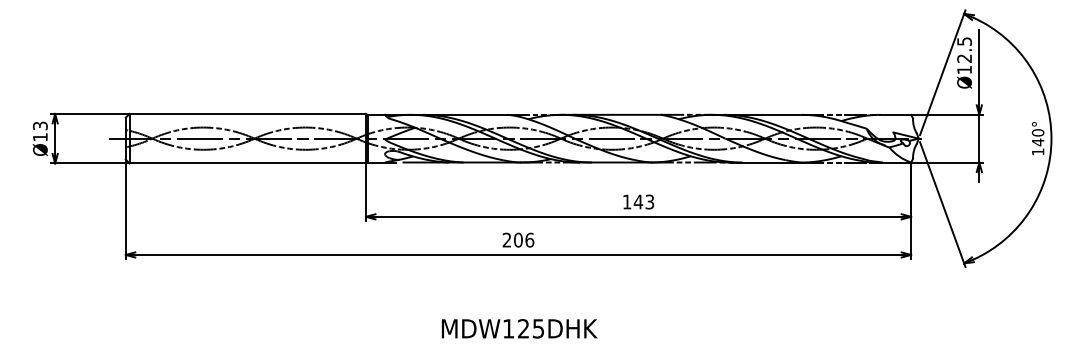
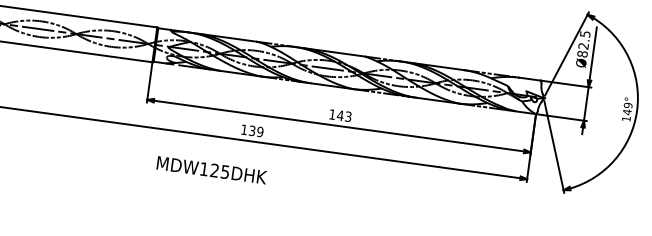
text: (964, 69) -> (582, 53), Ø12.5 -> Ø82.5
text: (1038, 132) -> (628, 105), 140° -> 149°
text: (518, 239) -> (252, 130), 206 -> 139
text: (519, 328) -> (211, 170), moved

